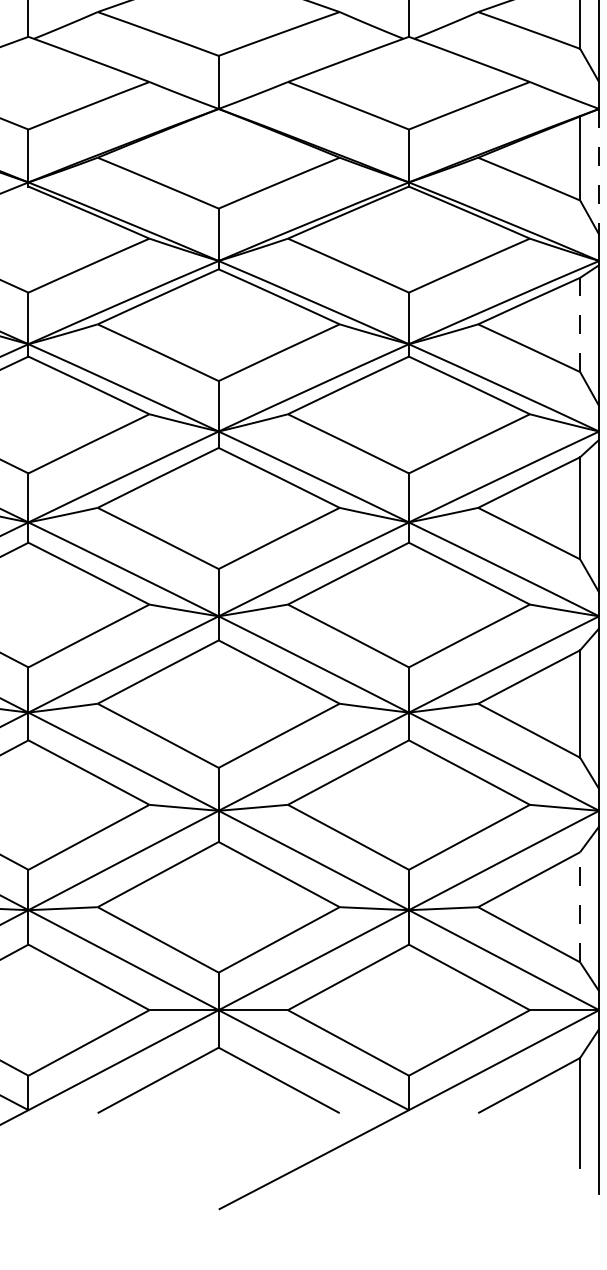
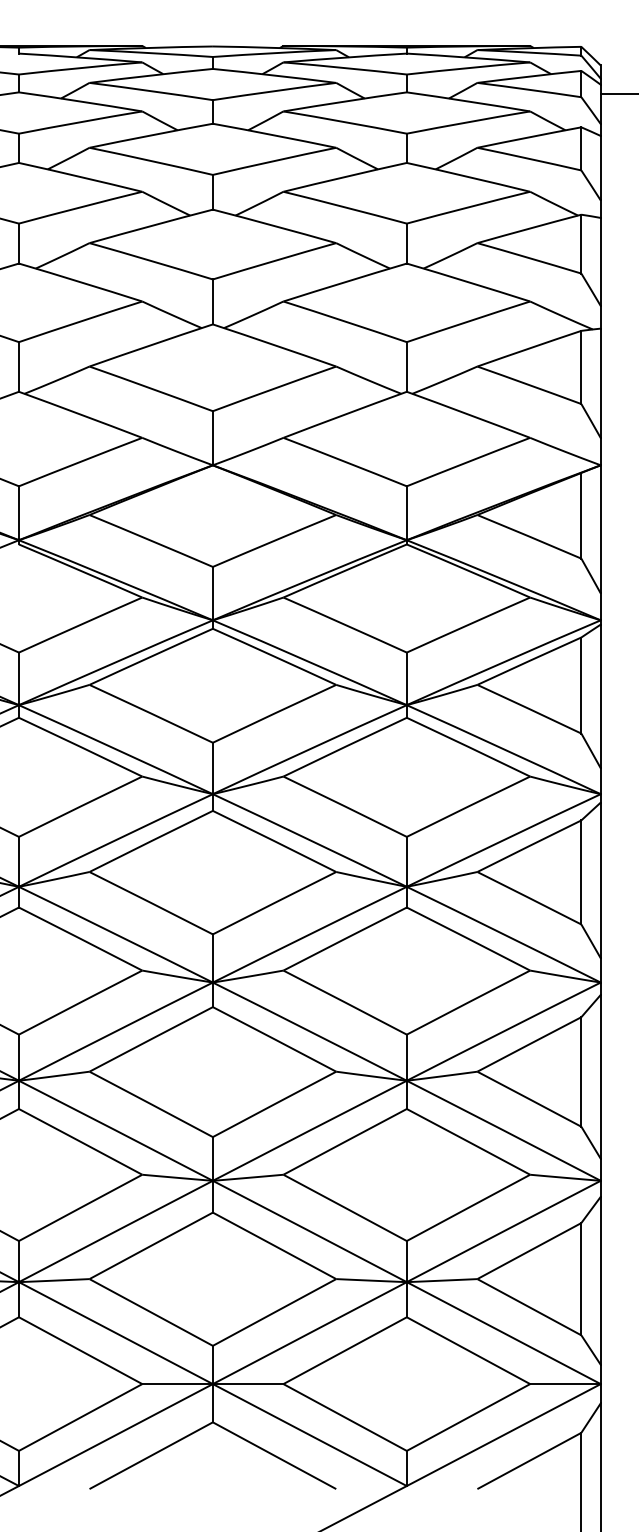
line: (598, 171) -> (600, 529), dashed -> solid
line: (580, 324) -> (581, 685), dashed -> solid
line: (580, 906) -> (581, 1278), dashed -> solid

